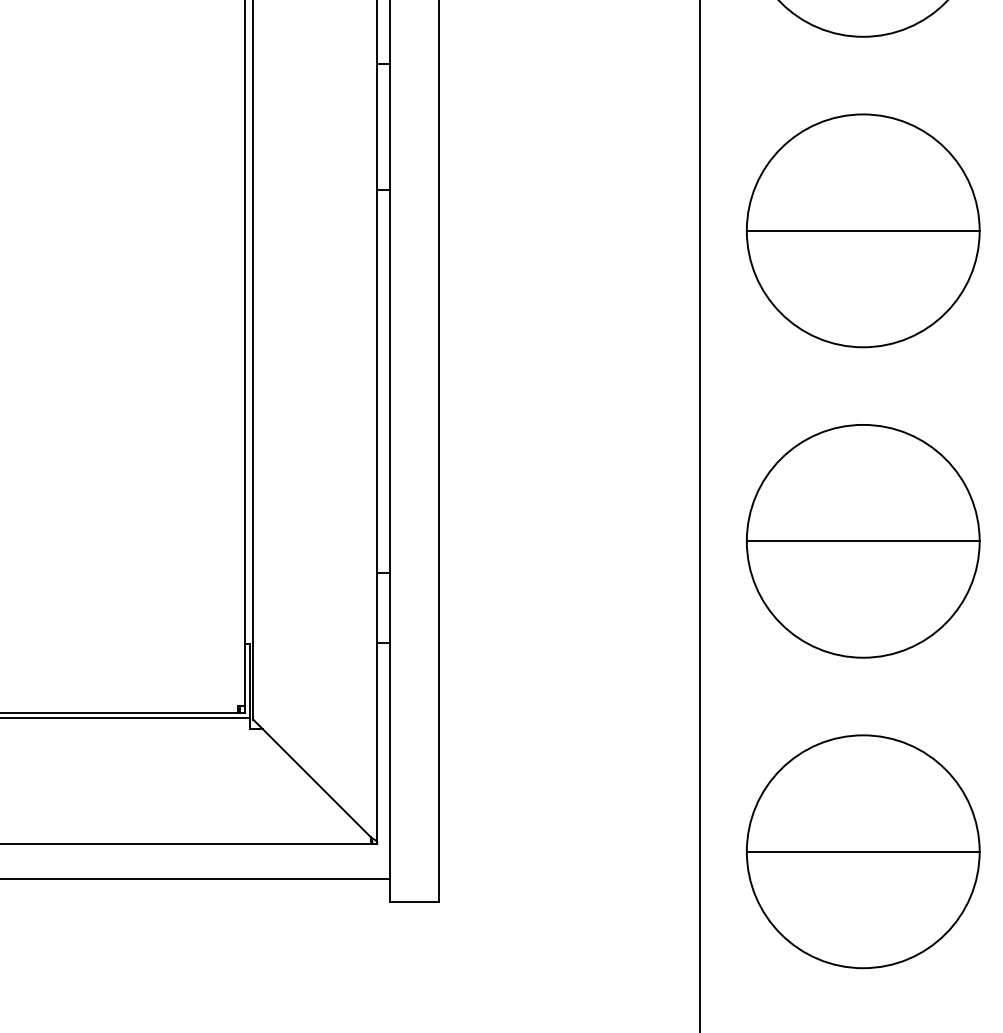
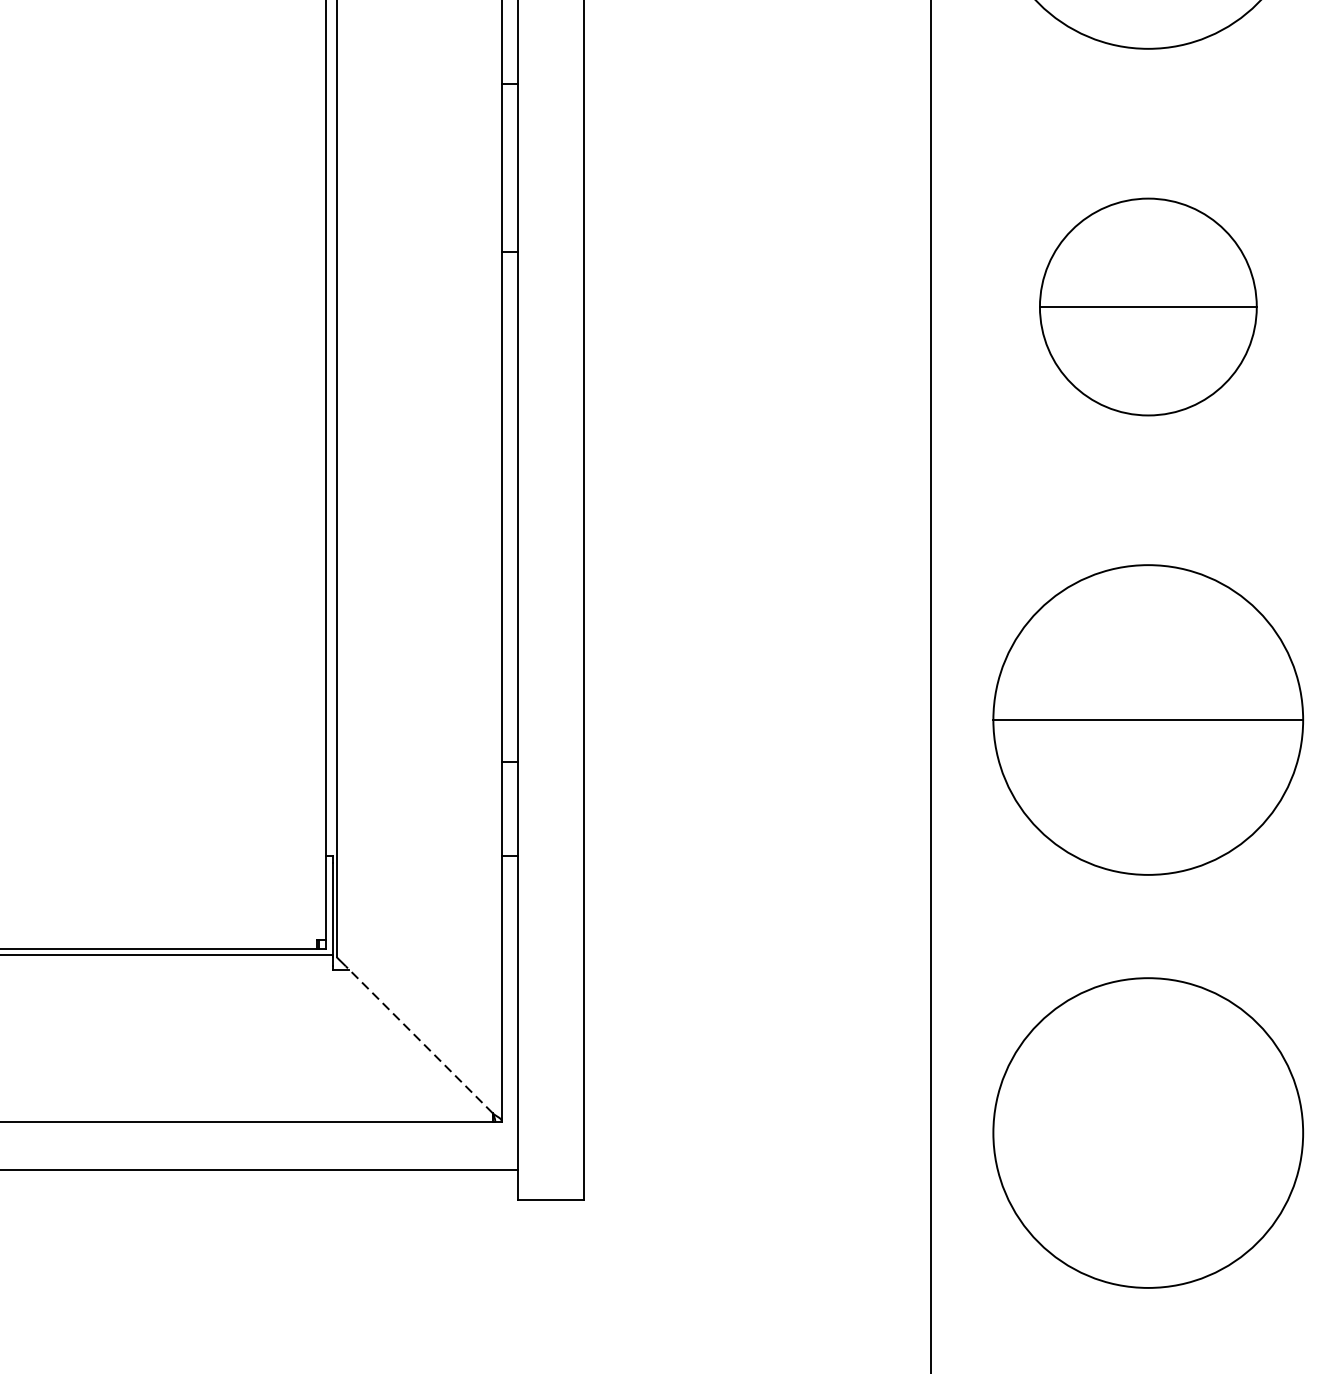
part: (863, 230) -> (1148, 306), size x0.7
line: (314, 781) -> (418, 1039), solid -> dashed
line: (862, 851) -> (1147, 1132), removed

